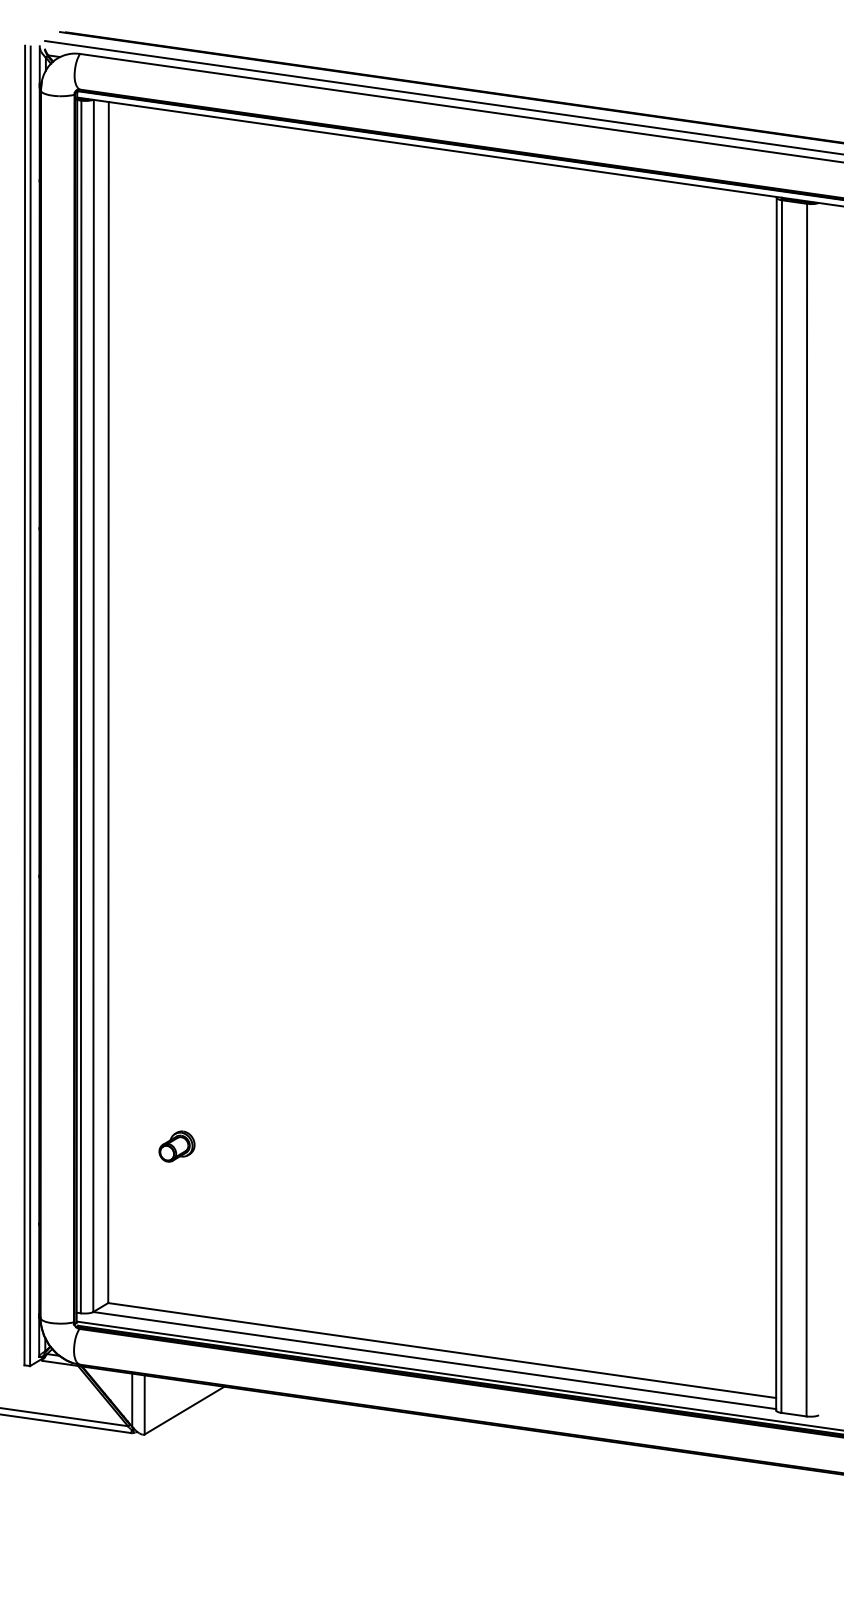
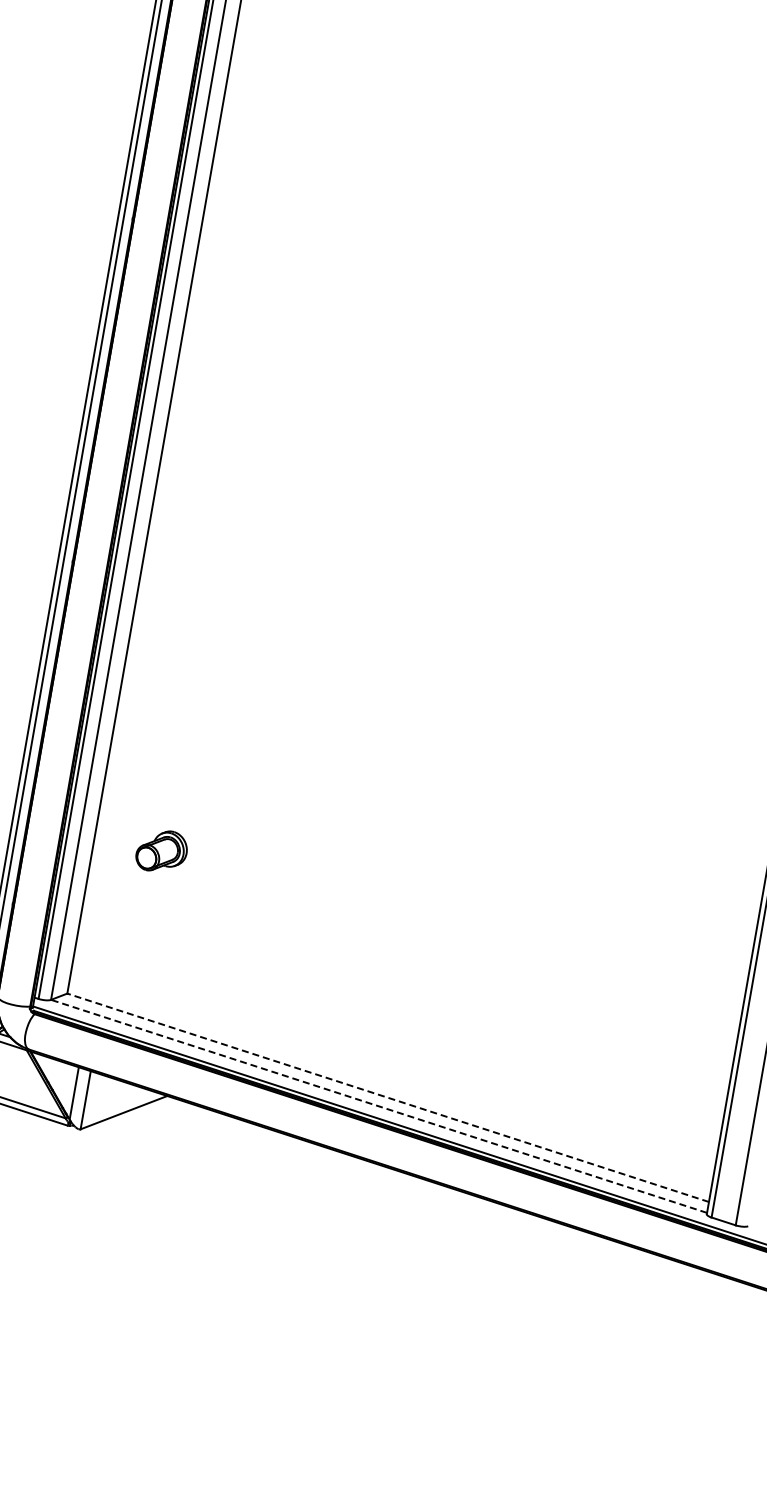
part: (176, 1146) -> (161, 851), size x1.4
line: (441, 1350) -> (387, 1097), solid -> dashed
line: (434, 1360) -> (378, 1106), solid -> dashed

